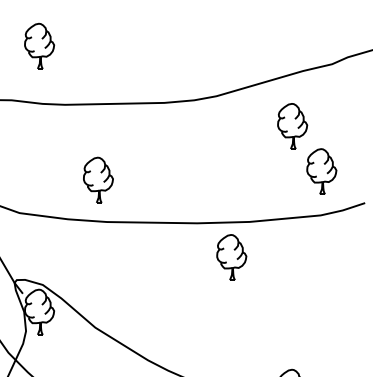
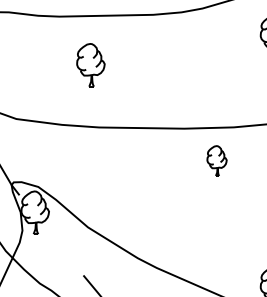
part: (98, 179) -> (90, 64), moved
part: (231, 257) -> (216, 161), size x0.7

